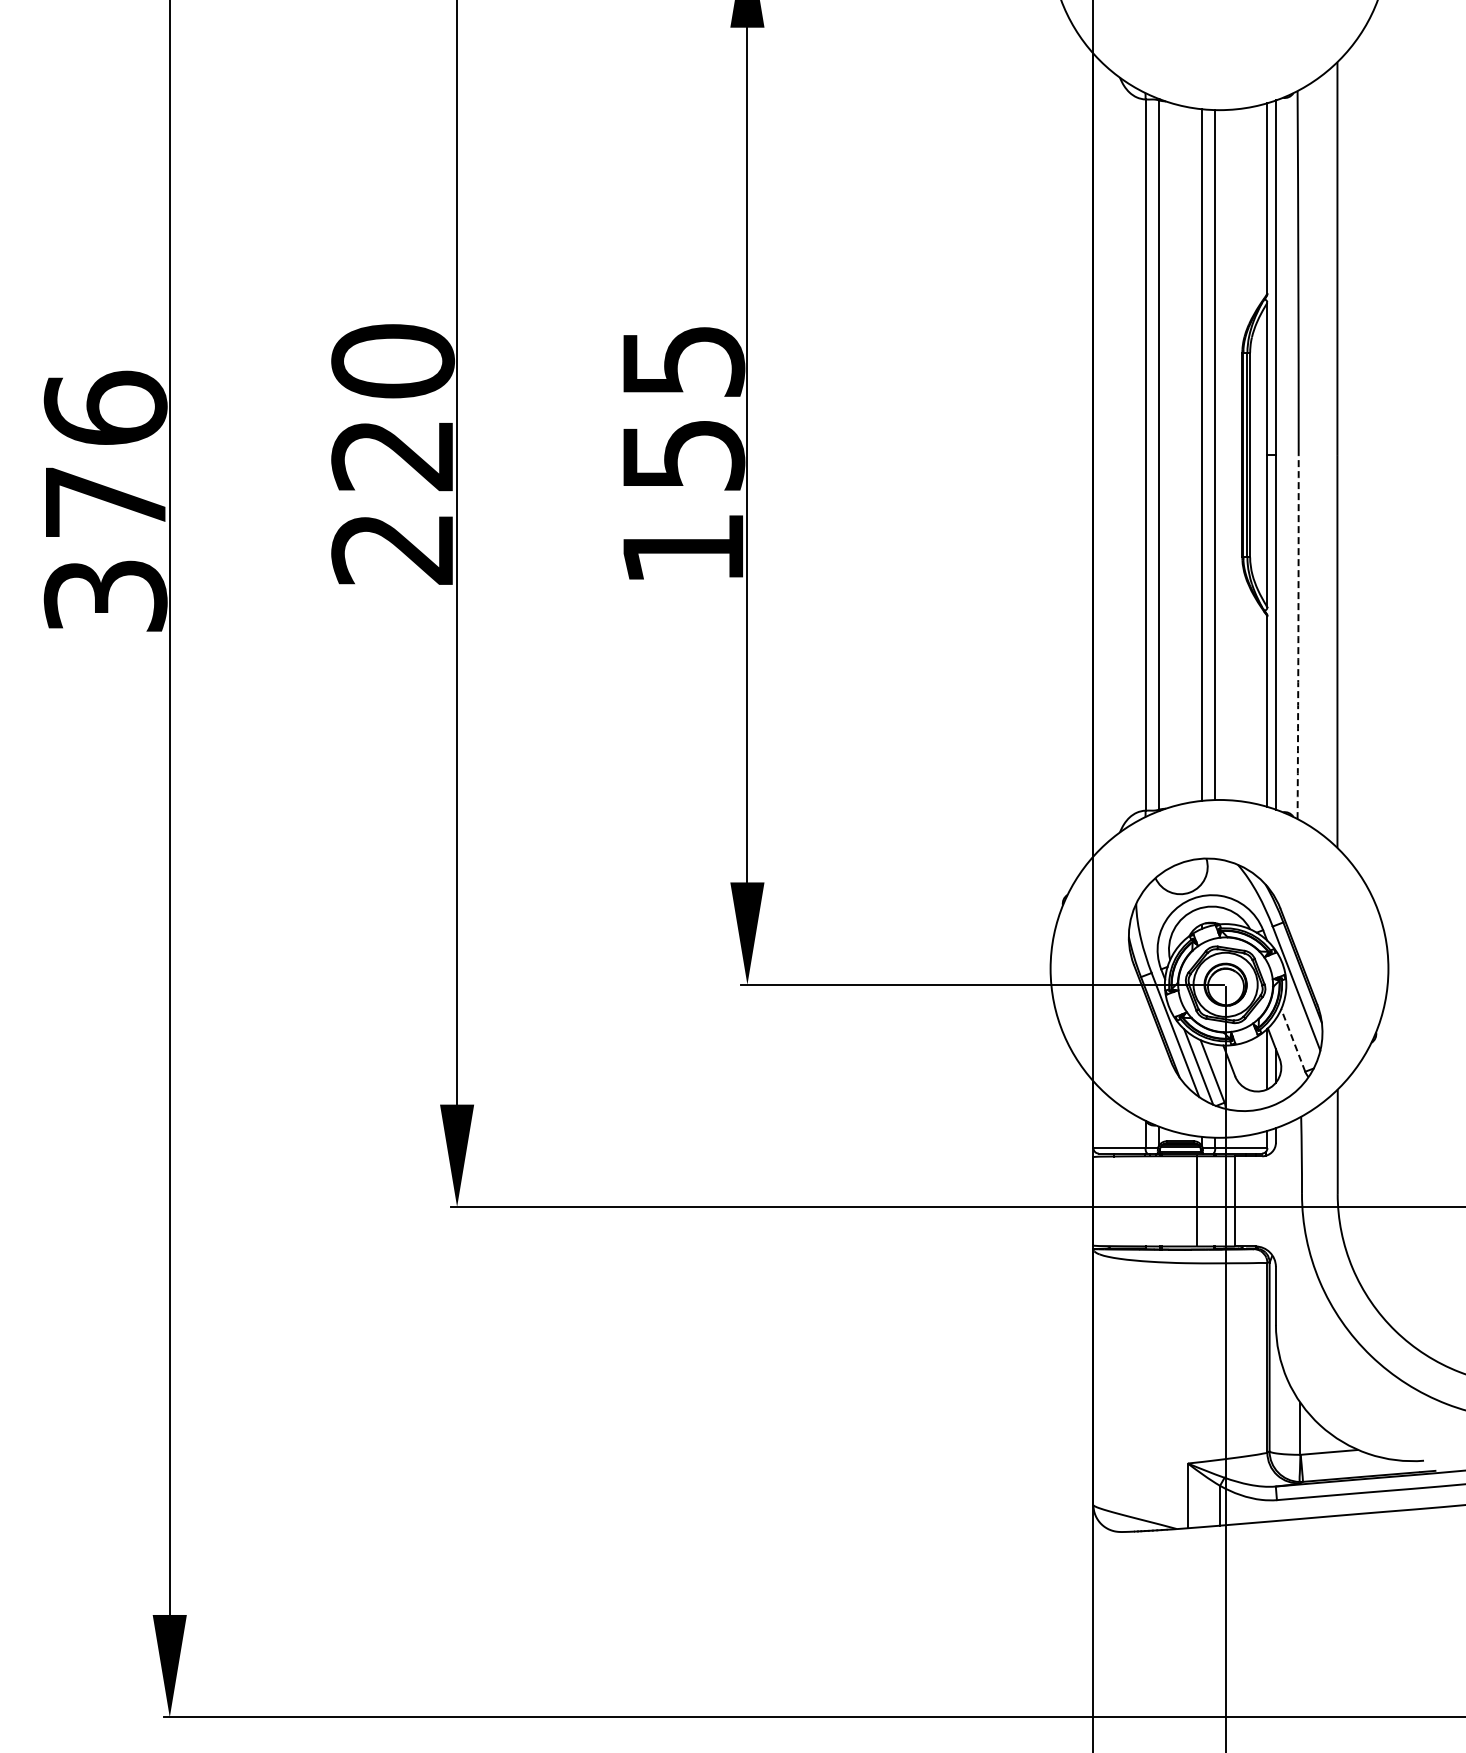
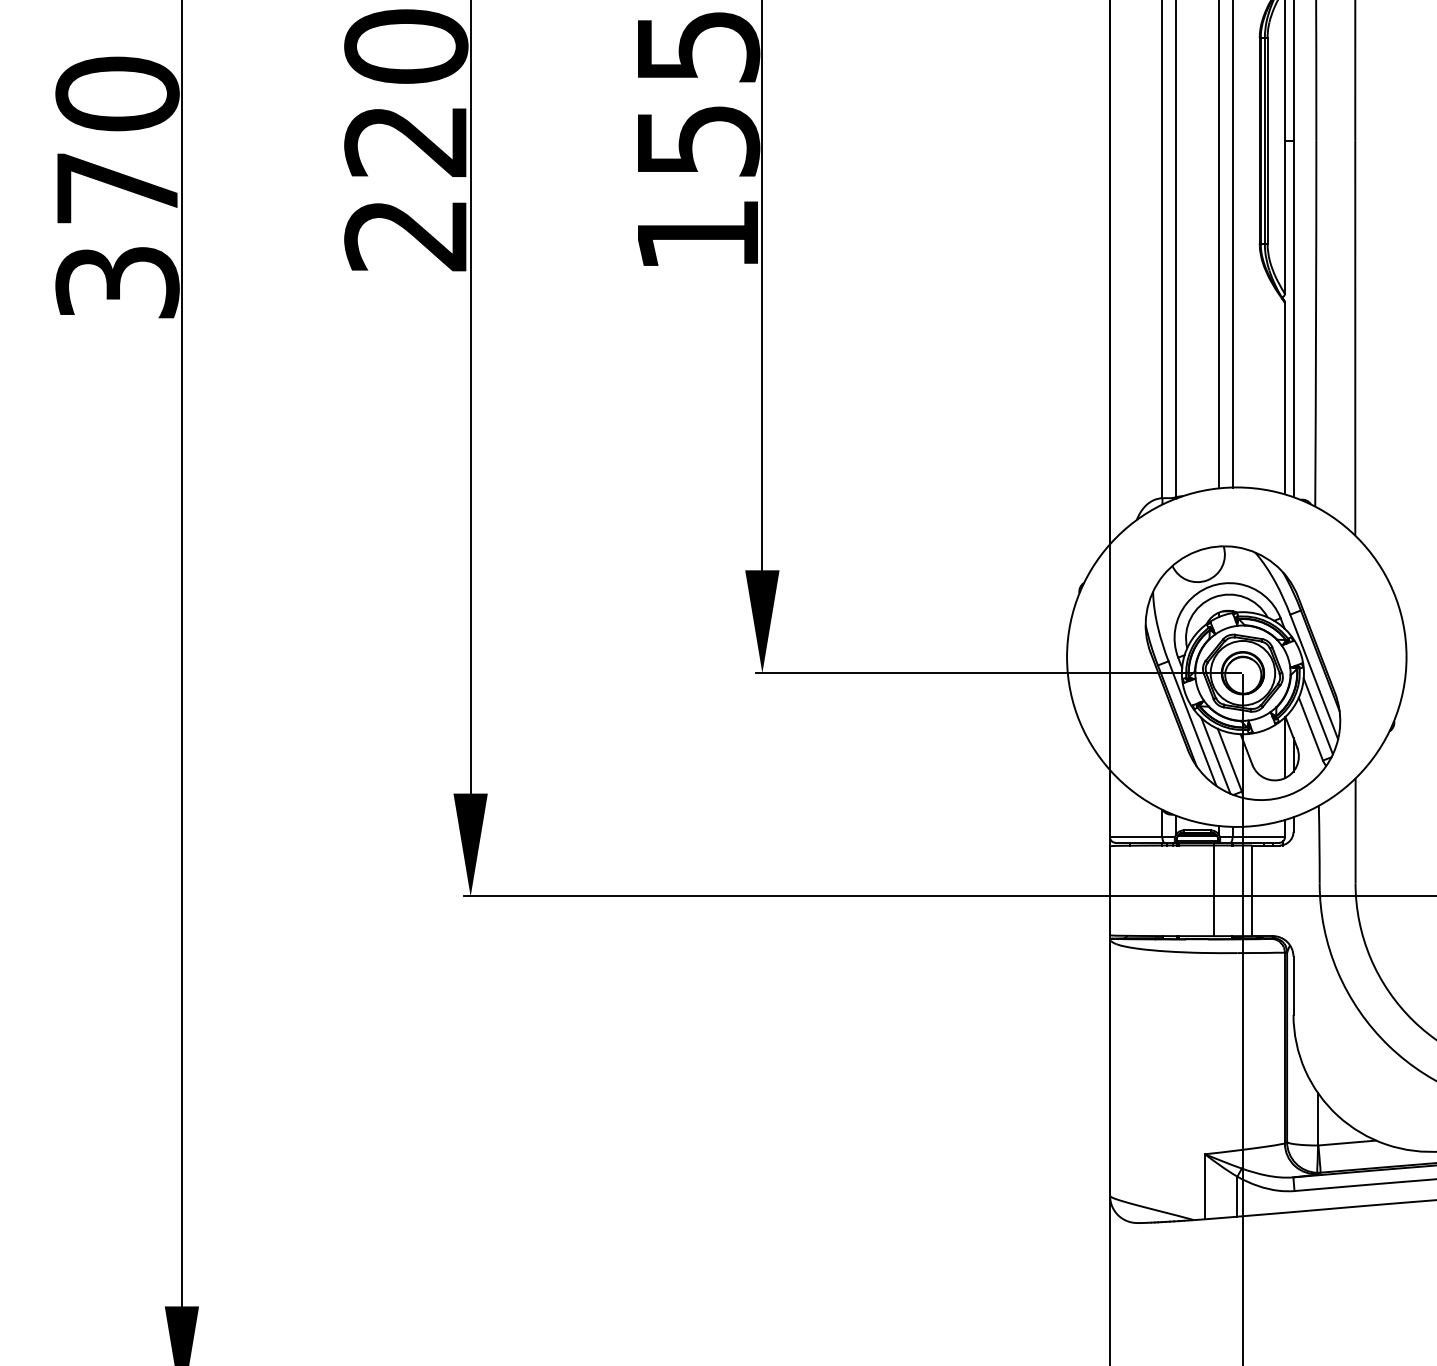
text: (105, 407) -> (117, 93), 376 -> 370
arc: (1298, 637) -> (1316, 324), dashed -> solid
line: (1300, 1027) -> (1318, 716), added
line: (1293, 1040) -> (1311, 729), dashed -> solid

